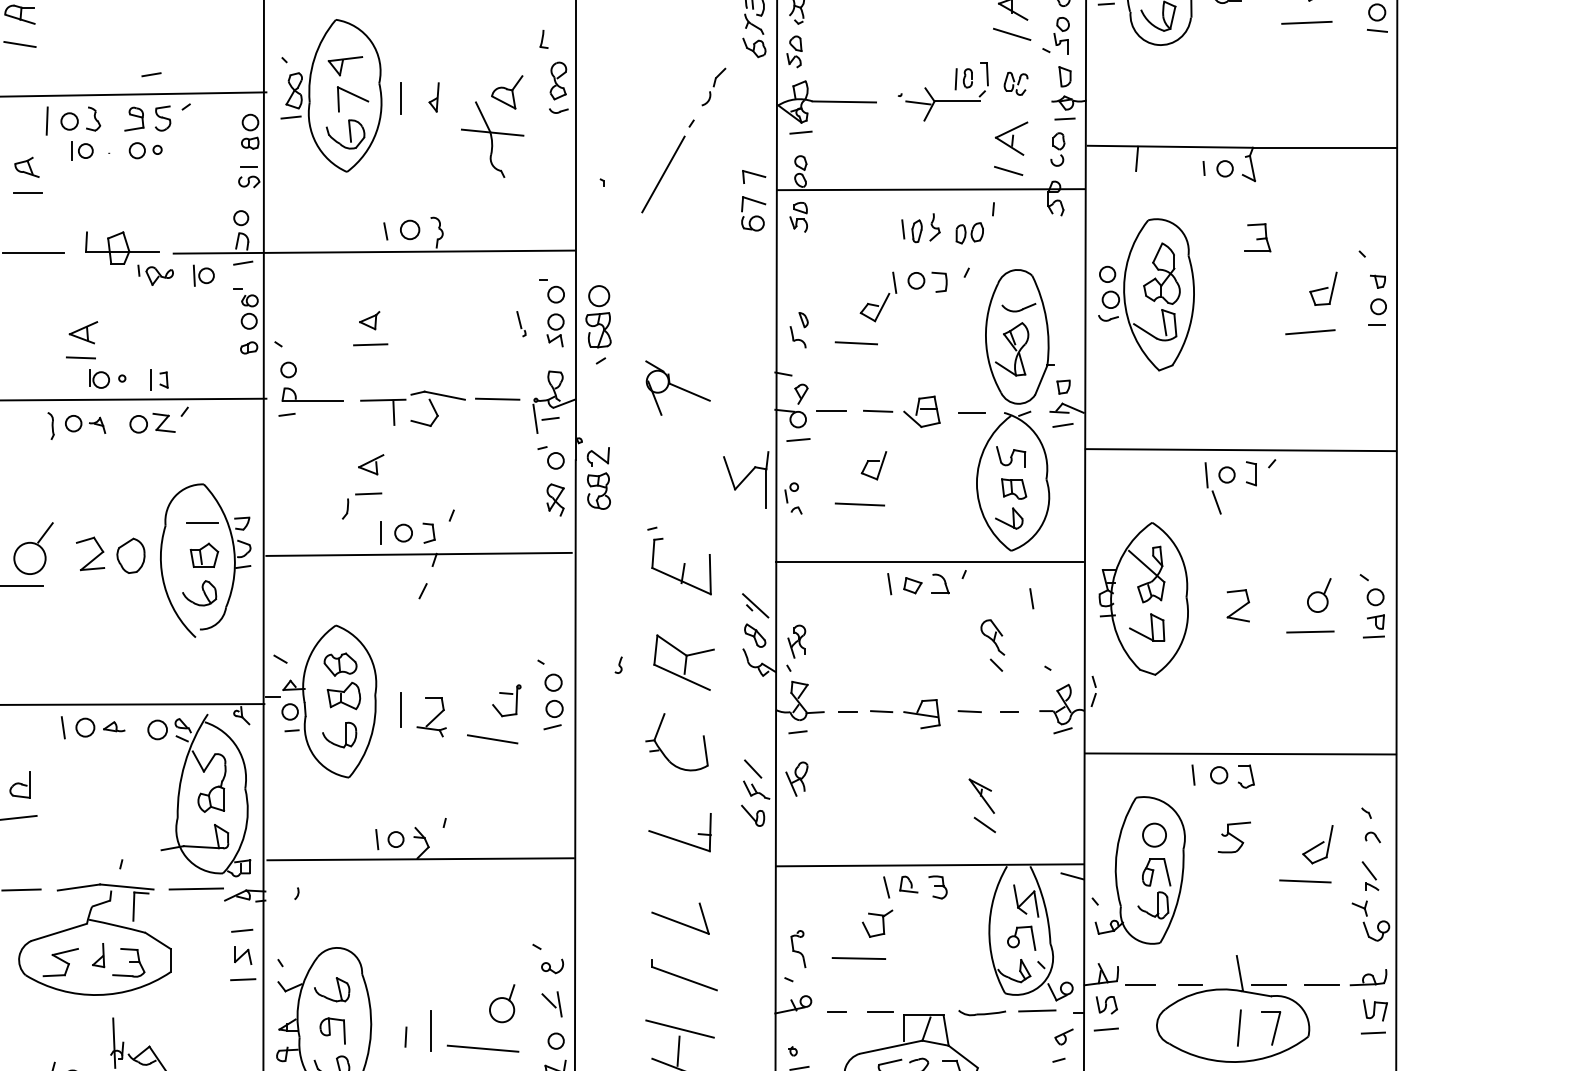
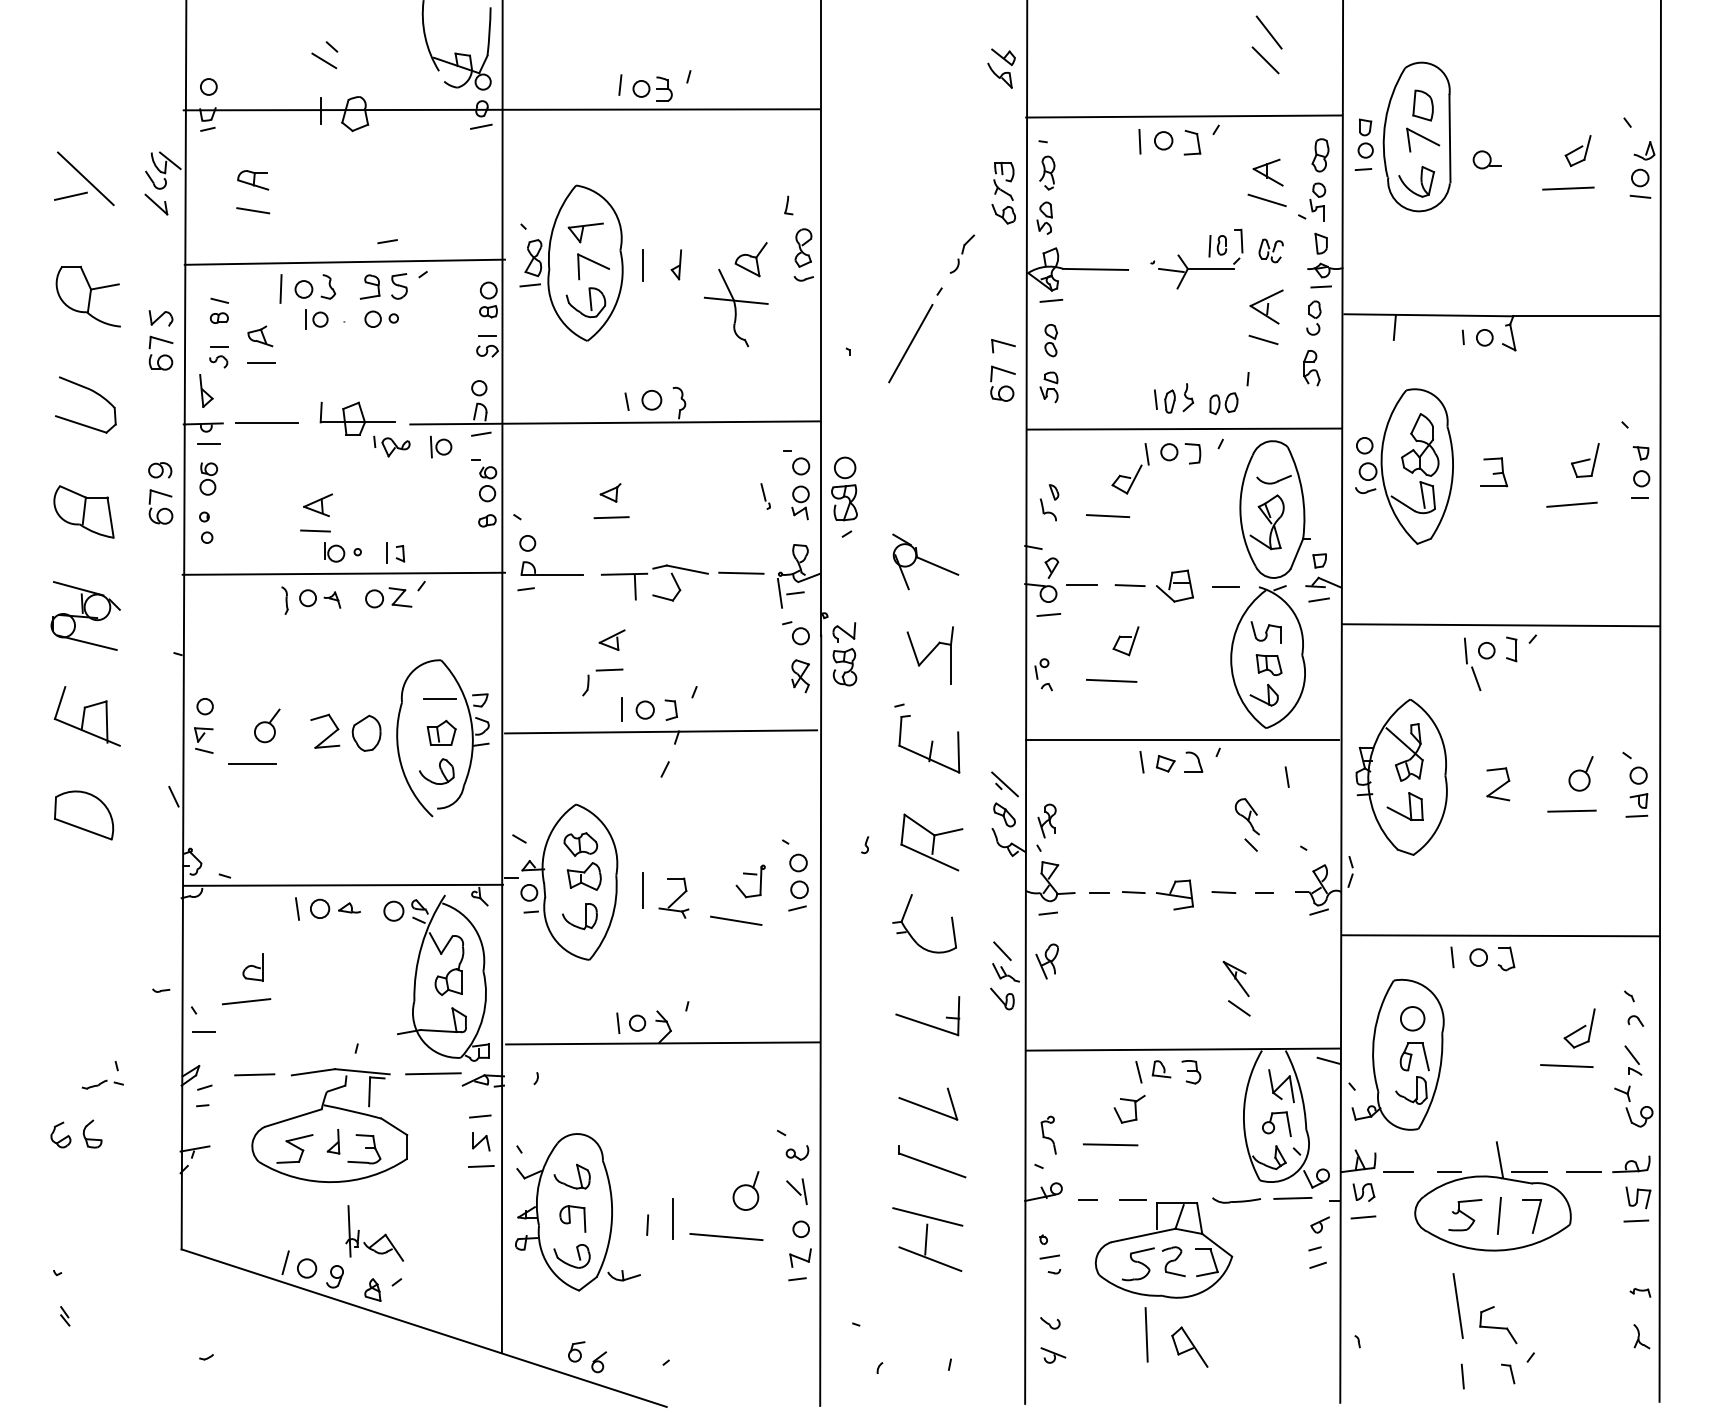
line: (931, 189) -> (1184, 428), moved
part: (1258, 238) -> (1494, 472), moved
part: (745, 479) -> (929, 655), moved
part: (33, 548) -> (267, 725), size x0.62
part: (1234, 837) -> (1465, 1215), moved

